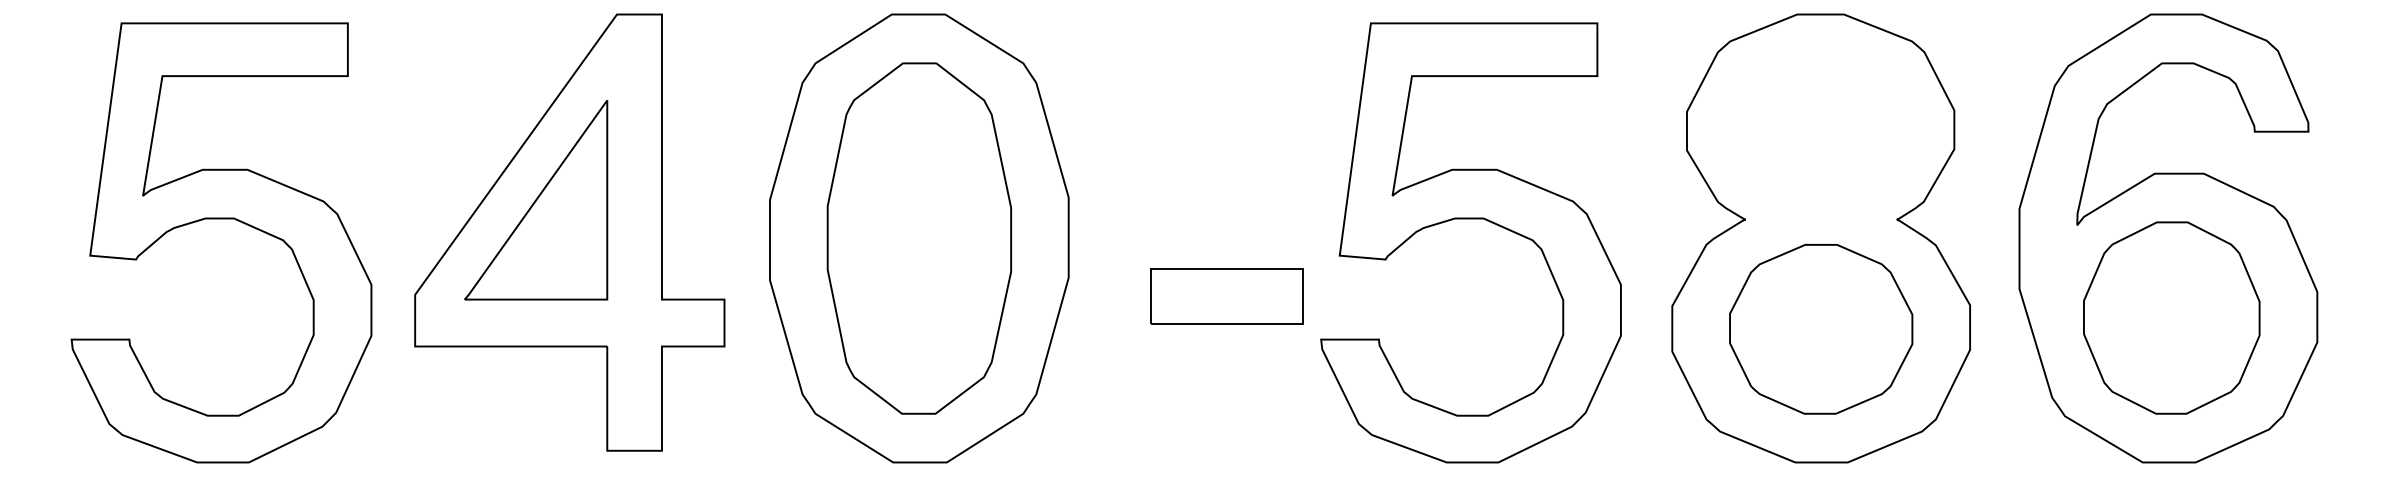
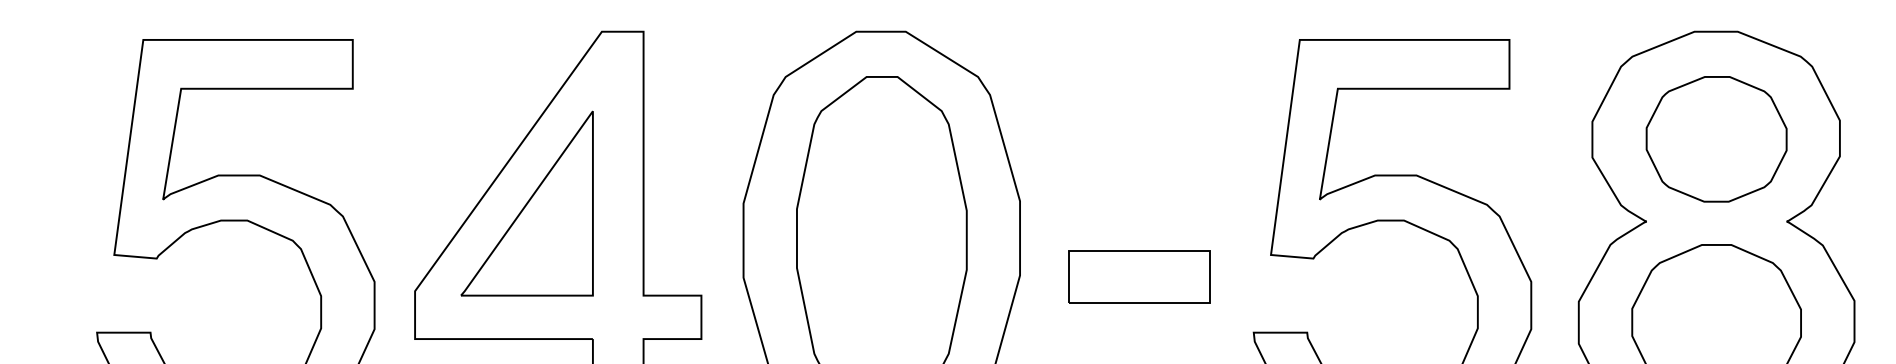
part: (1820, 130) -> (1716, 139), added
part: (1226, 296) -> (1138, 277), moved

